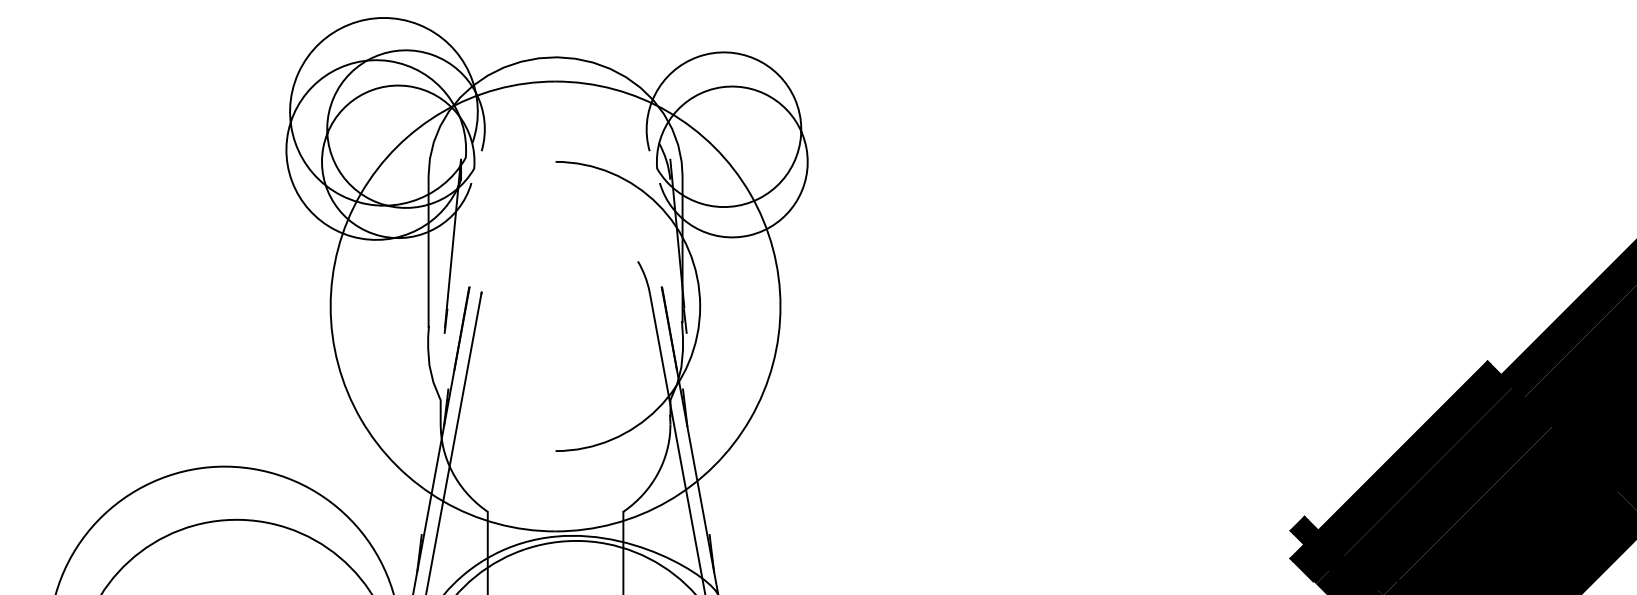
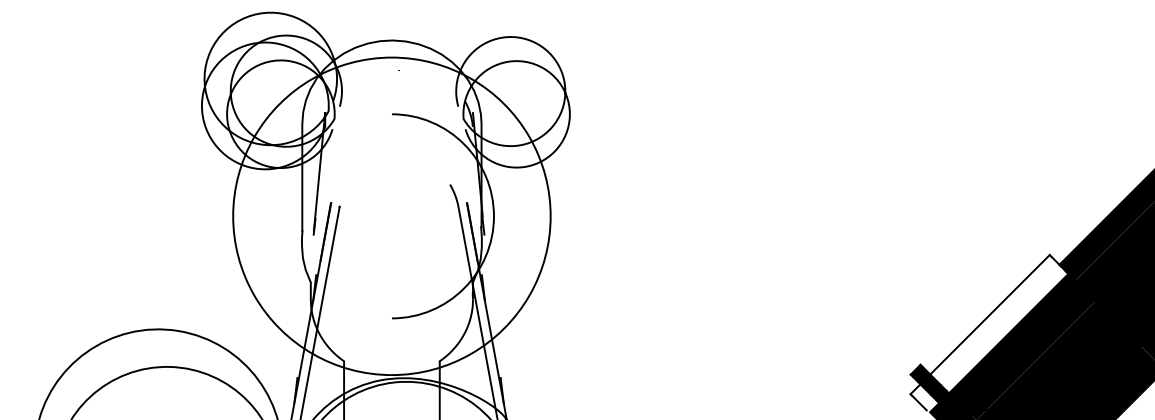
fill: (1415, 458) -> (998, 323), removed
fill: (1310, 564) -> (924, 398), removed

